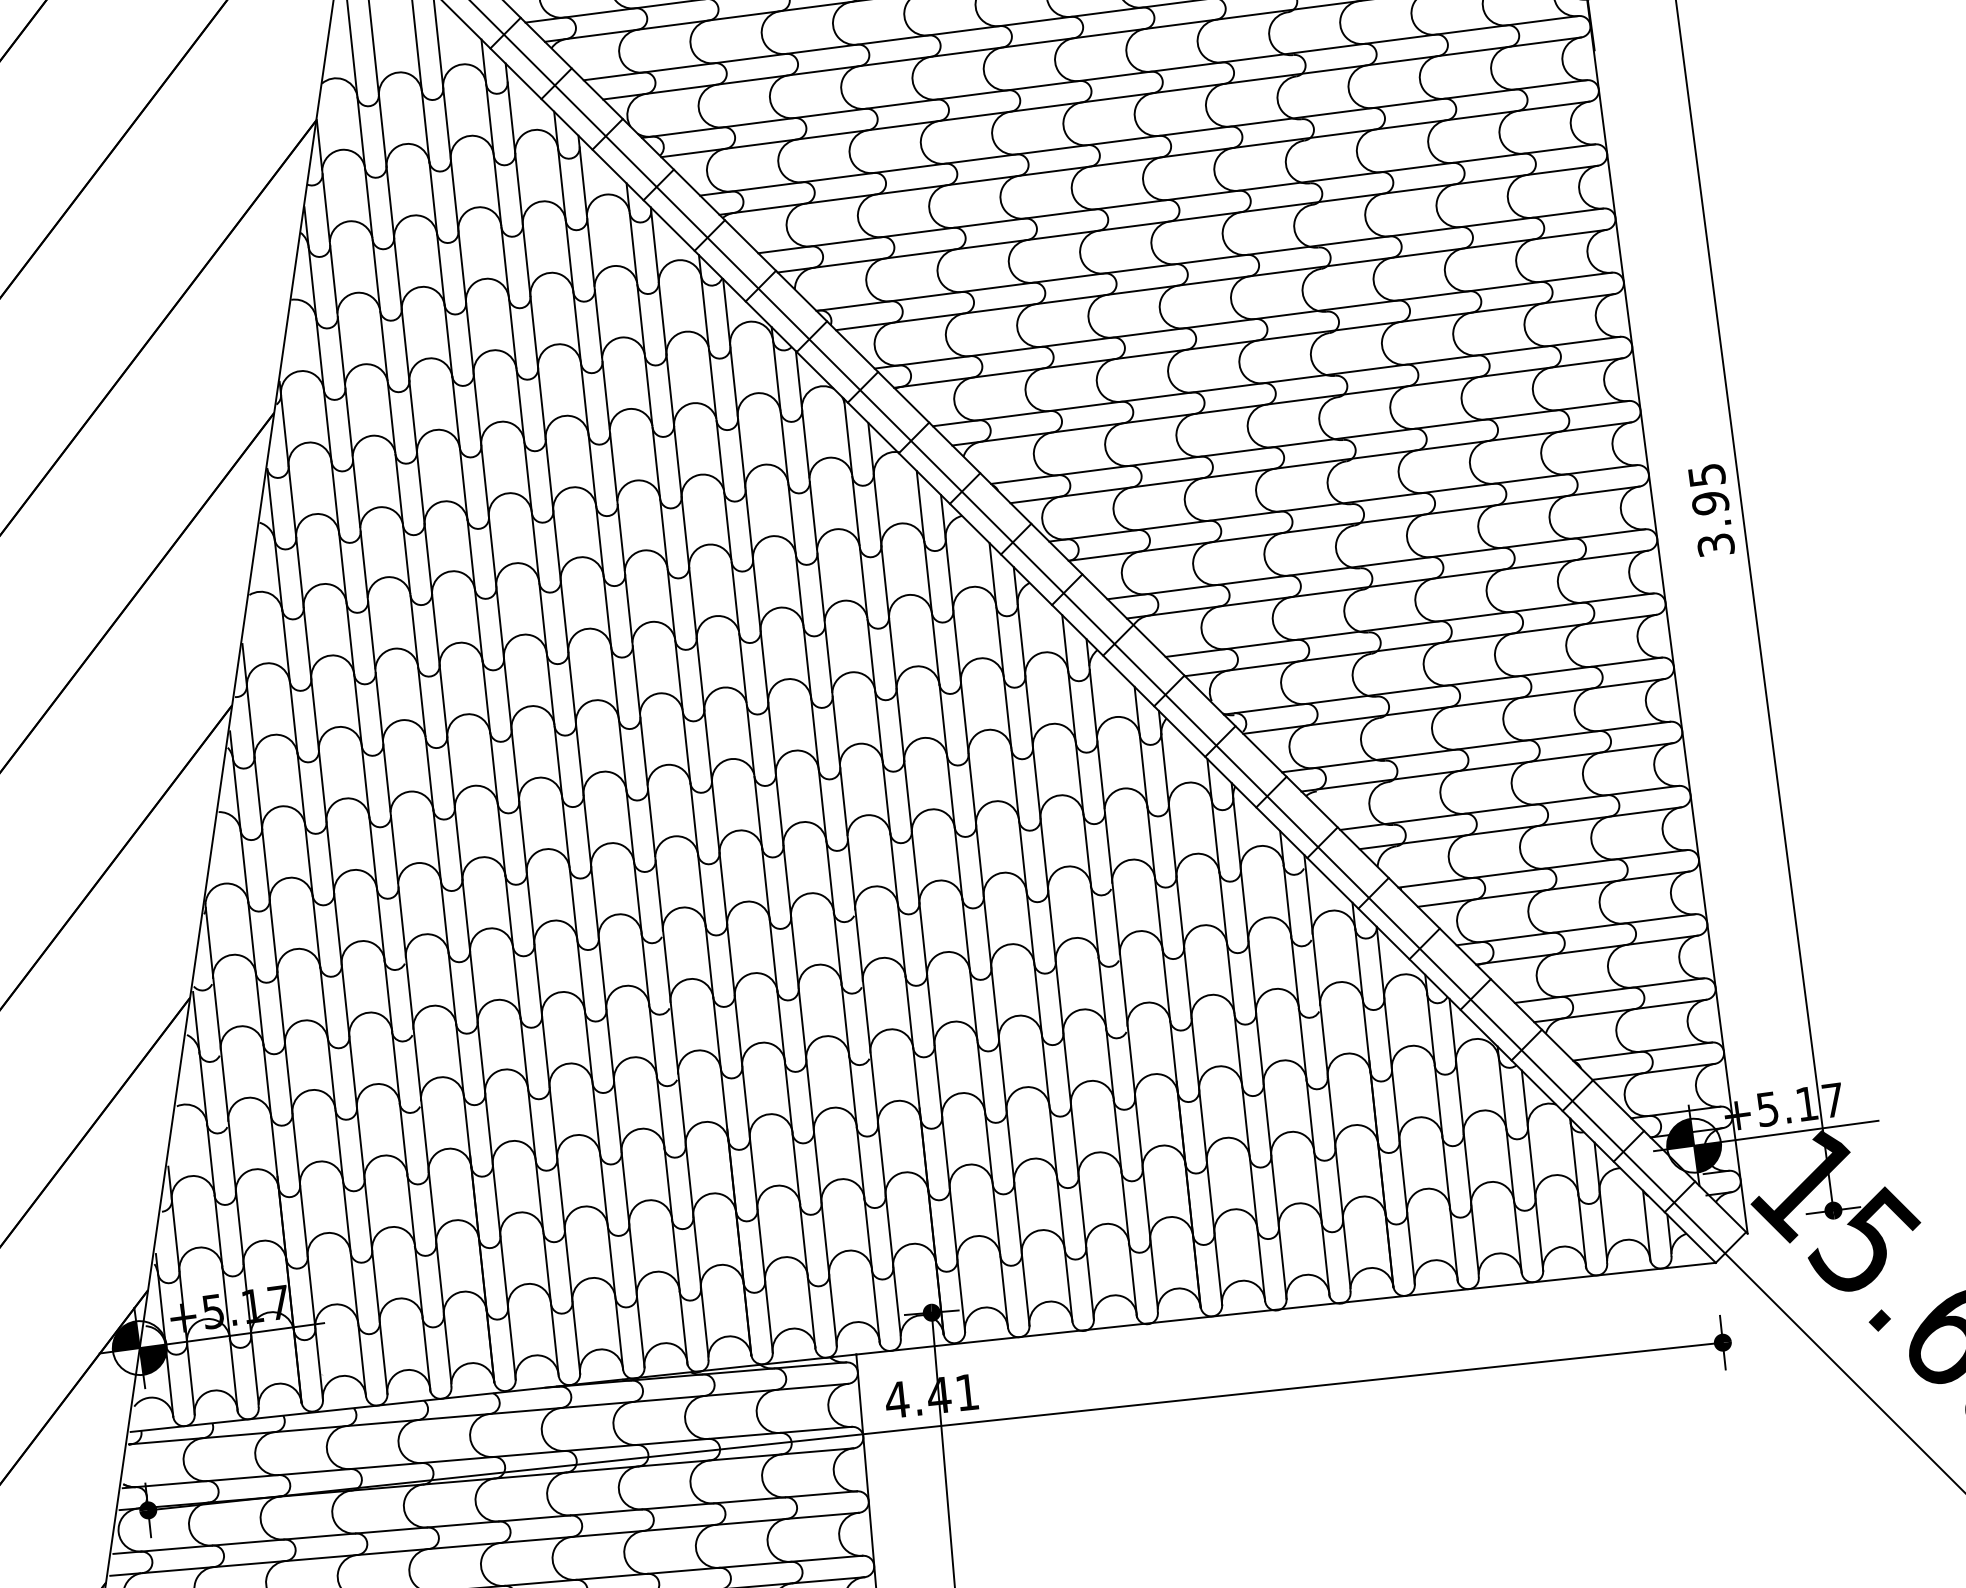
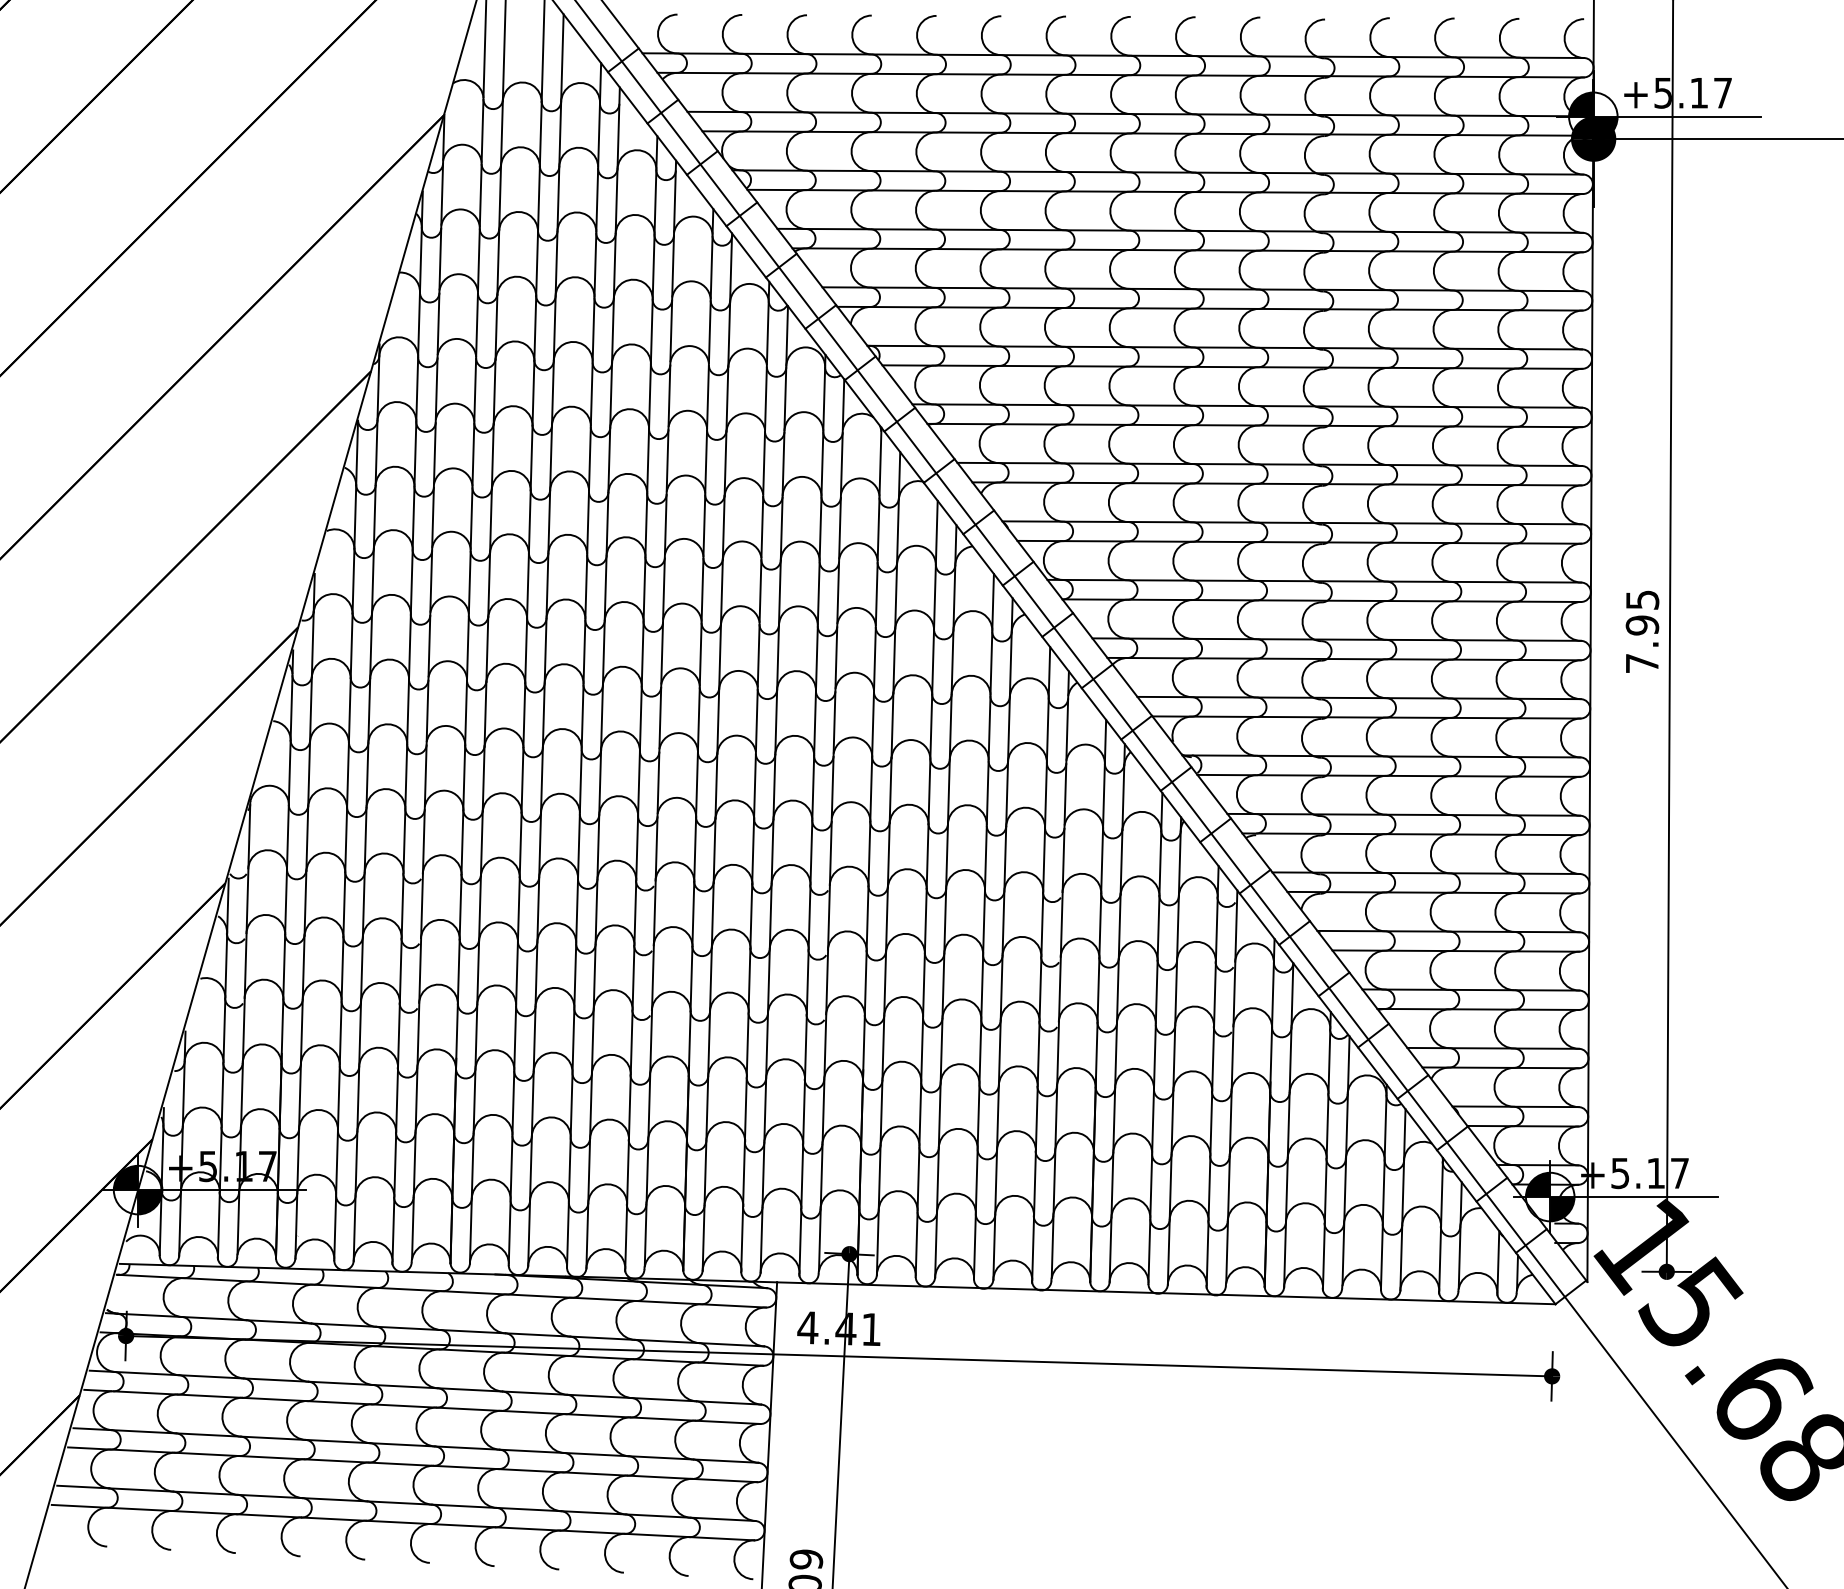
text: (1715, 545) -> (1641, 663), 3.95 -> 7.95

